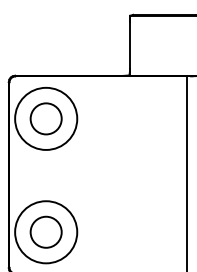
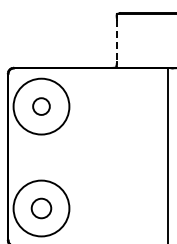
line: (129, 46) -> (116, 41), solid -> dashed
circle: (46, 118) -> (41, 106), size x0.6
circle: (46, 232) -> (41, 208), size x0.7

